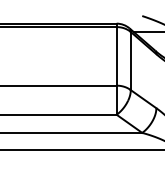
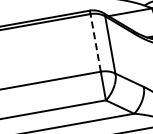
line: (116, 55) -> (95, 42), solid -> dashed

